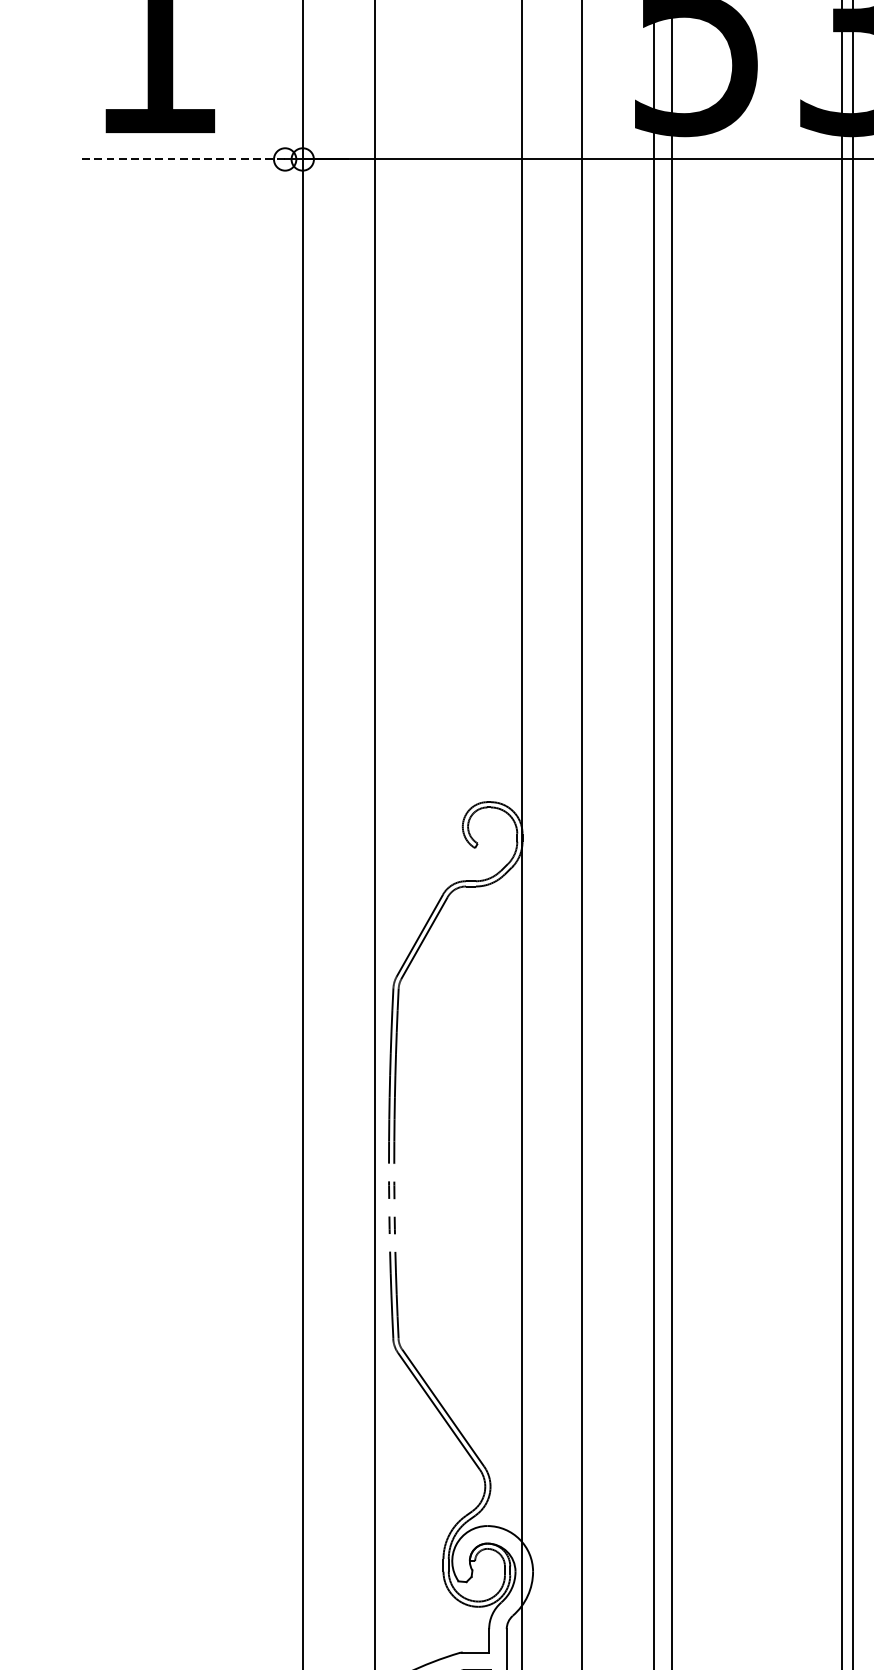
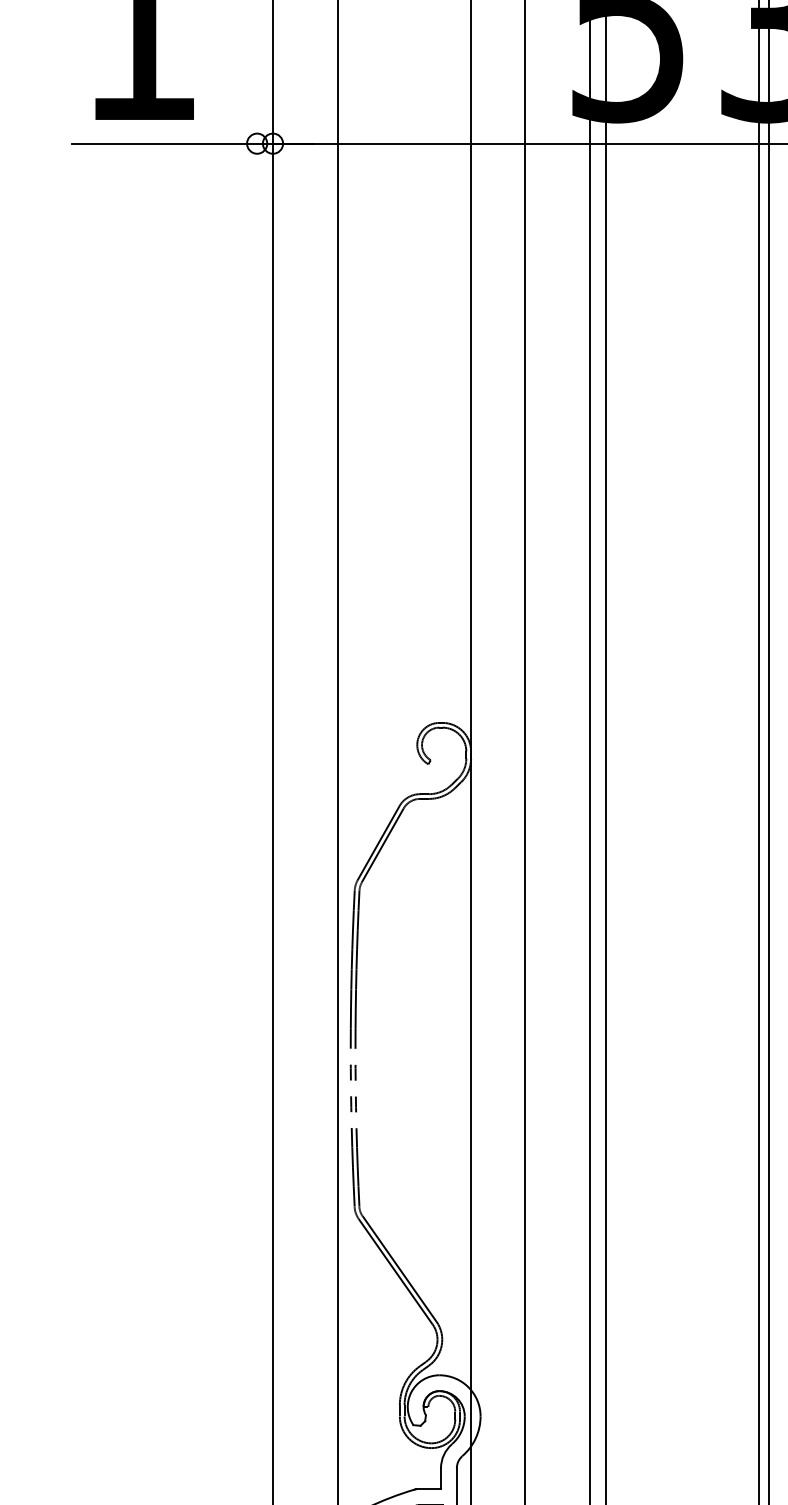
line: (182, 159) -> (164, 143), dashed -> solid

